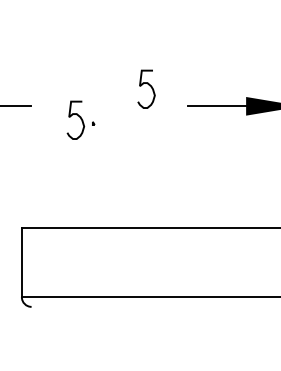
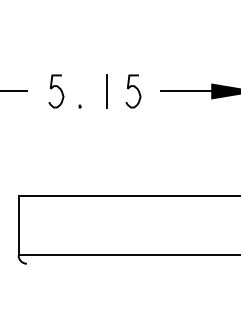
curve: (148, 85) -> (135, 88), moved
line: (124, 106) -> (106, 91), added
curve: (76, 115) -> (56, 87), moved

